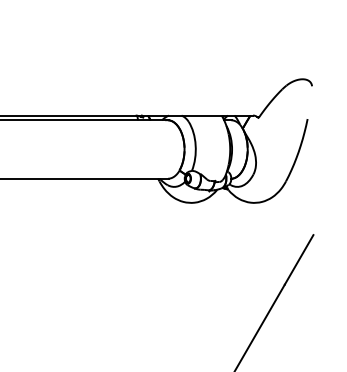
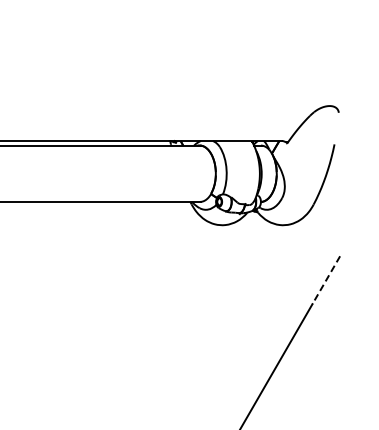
line: (299, 260) -> (326, 280), solid -> dashed

